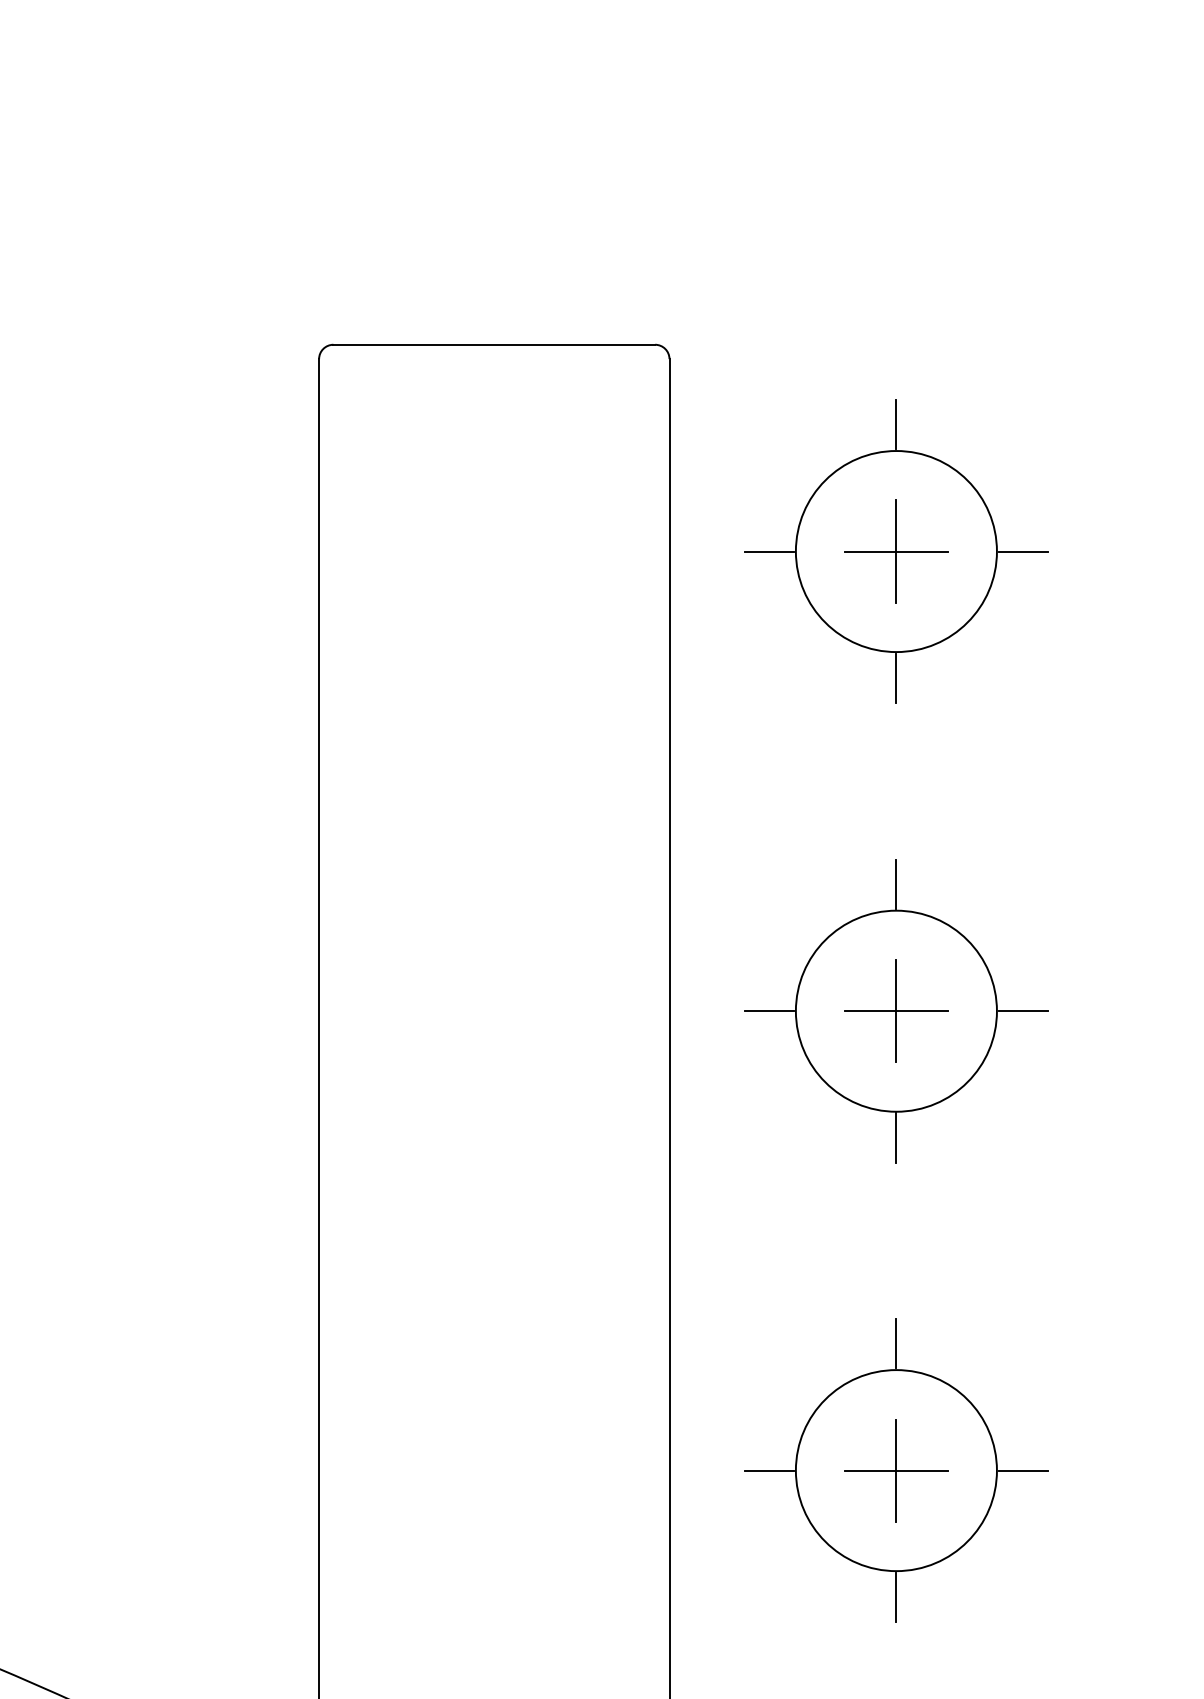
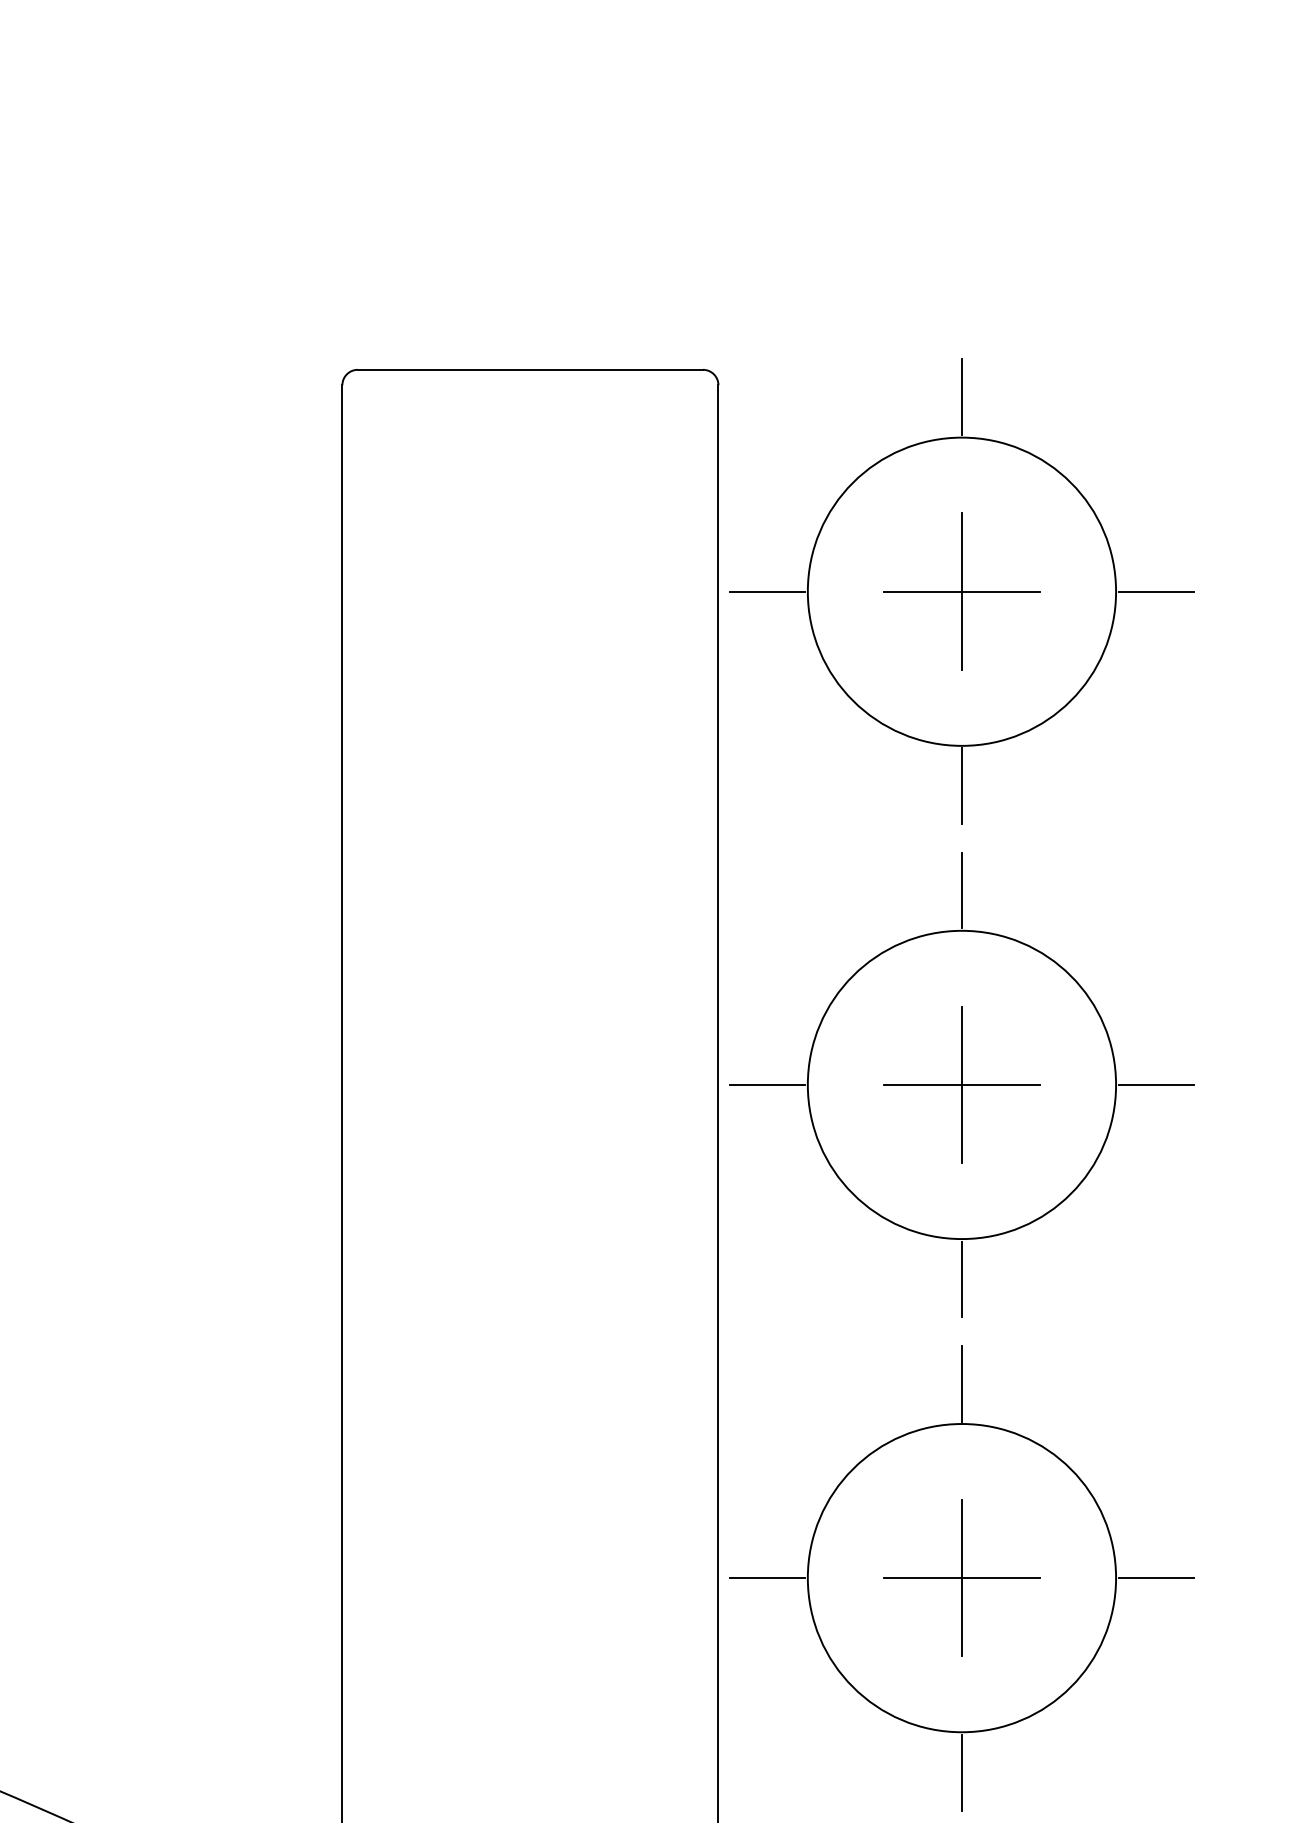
part: (896, 551) -> (962, 591), size x1.43
part: (896, 1011) -> (962, 1085), size x1.43
part: (896, 1470) -> (962, 1577), size x1.43

